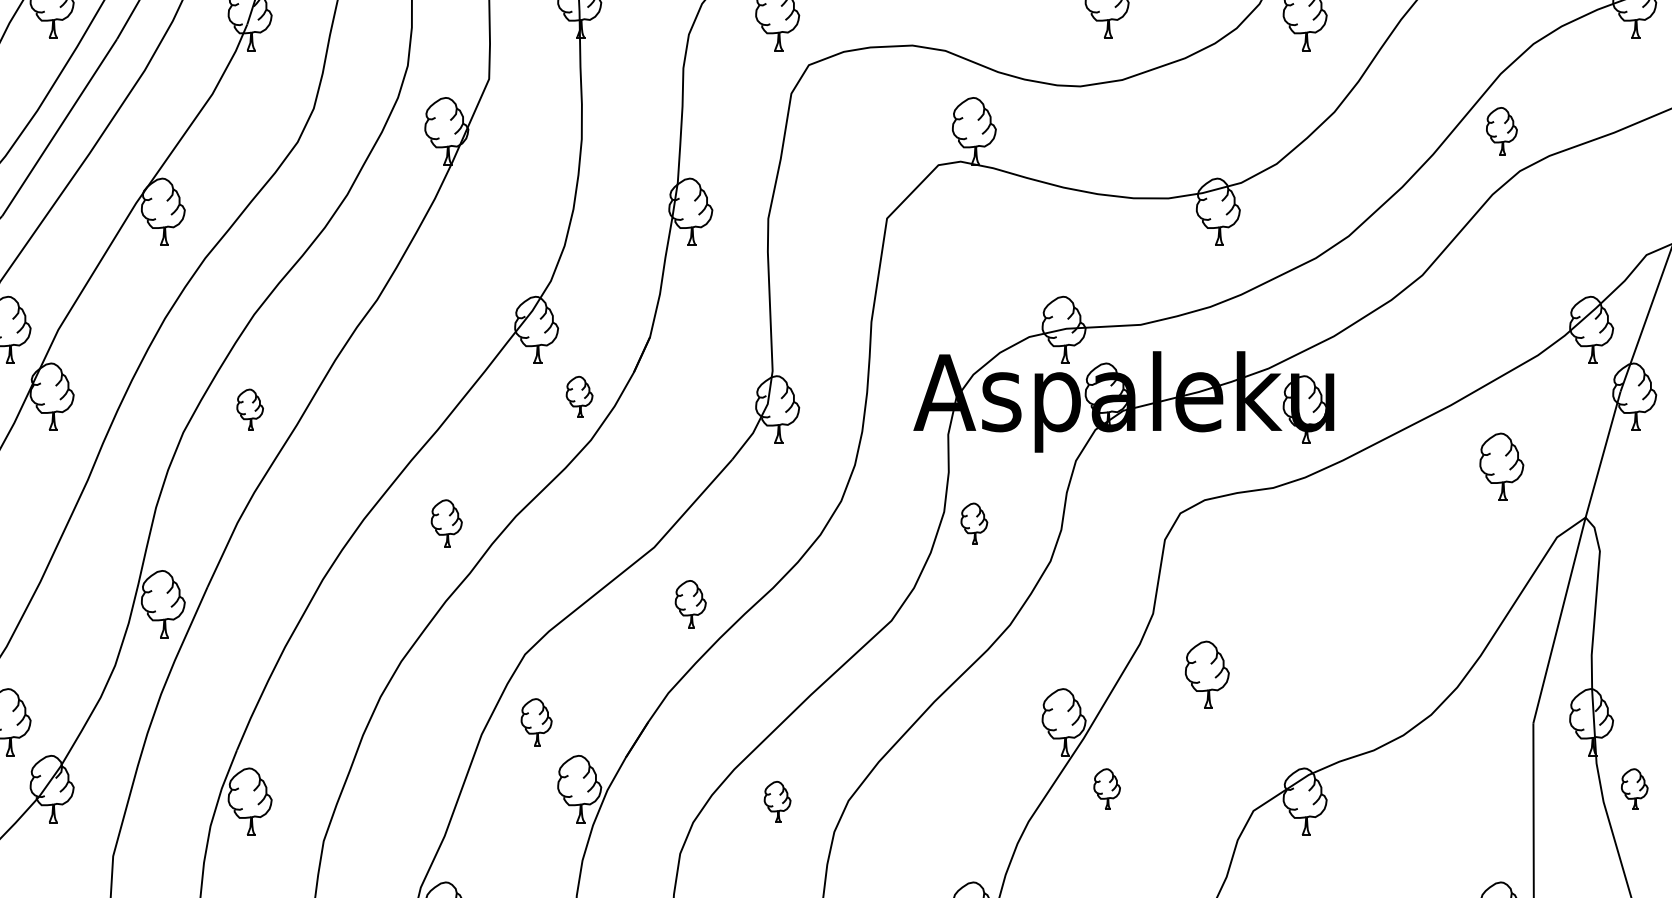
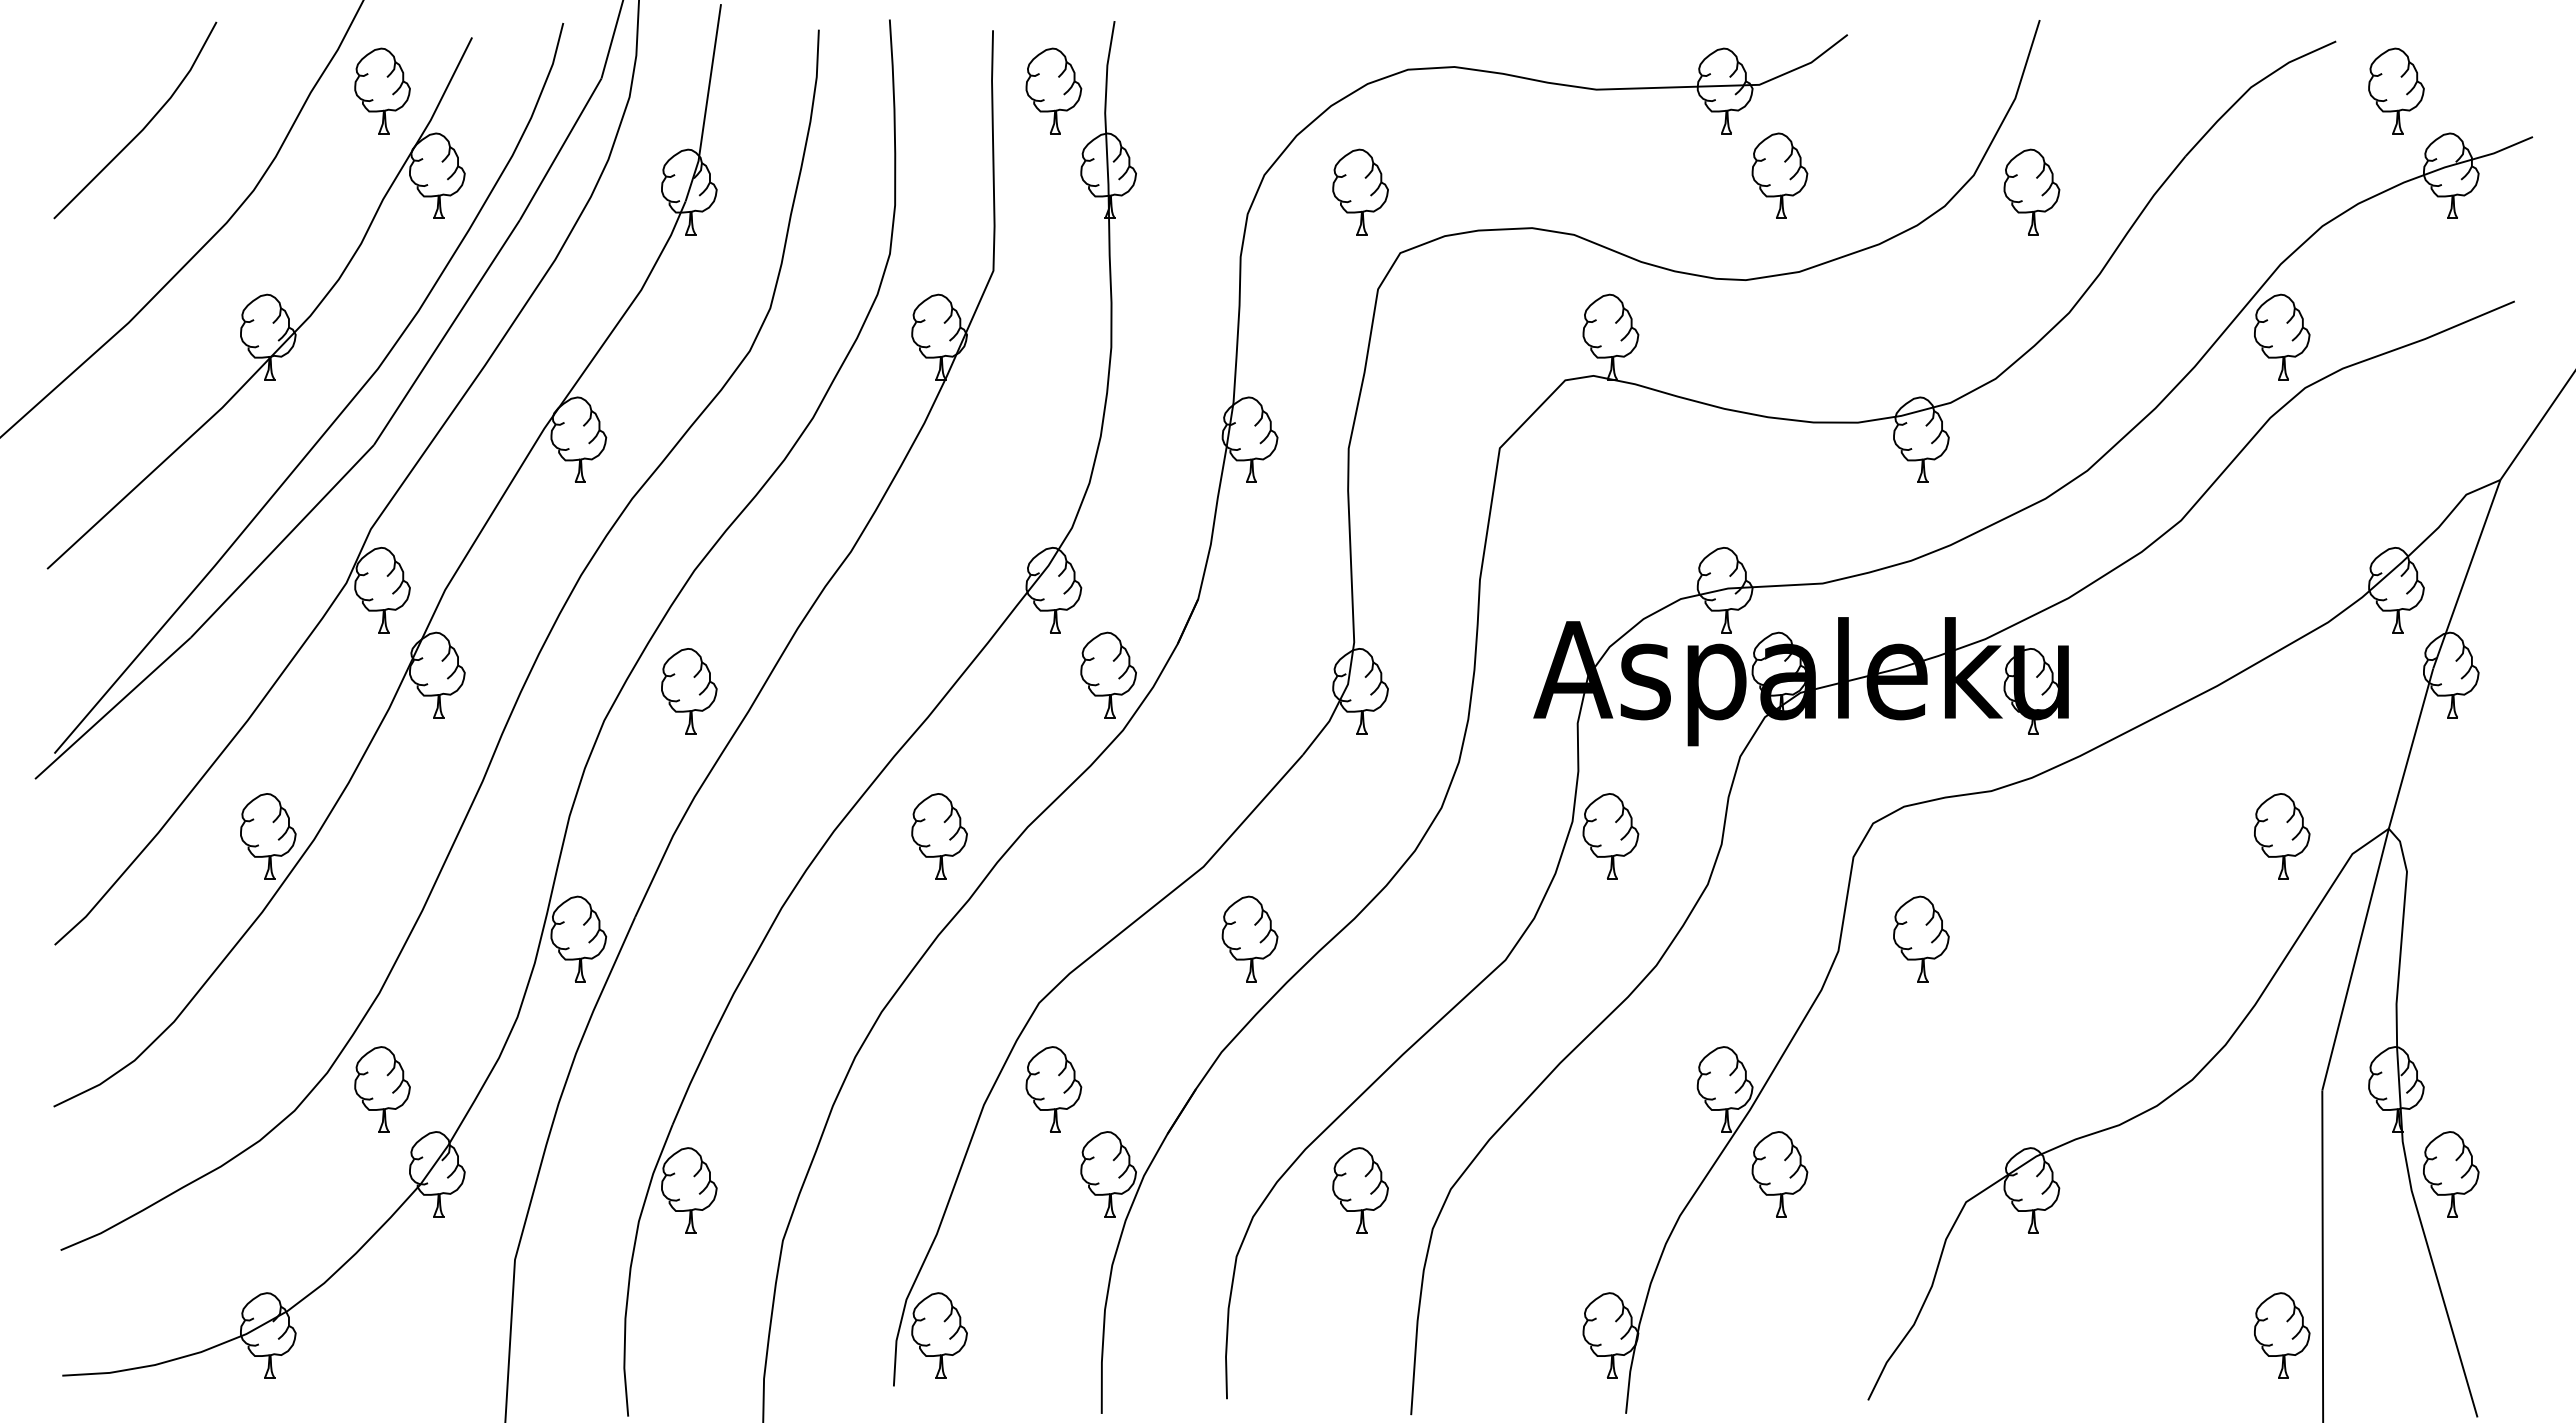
part: (1502, 130) -> (2282, 336), size x1.43
part: (579, 396) -> (1108, 674), size x1.67
part: (250, 409) -> (689, 691), size x1.67
part: (1502, 467) -> (2282, 836), moved
part: (446, 523) -> (939, 836), size x1.43
part: (974, 523) -> (1610, 836), size x1.67
part: (690, 603) -> (1249, 938), size x1.43
part: (1207, 674) -> (1921, 938), moved
part: (536, 722) -> (1053, 1089), size x1.43
part: (1106, 789) -> (1779, 1174), size x1.67
part: (1634, 789) -> (2451, 1174), size x1.67
part: (777, 801) -> (1360, 1190), size x1.67

